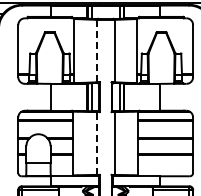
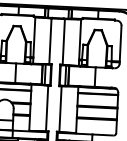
line: (96, 50) -> (50, 40), dashed -> solid
line: (96, 143) -> (47, 108), dashed -> solid

